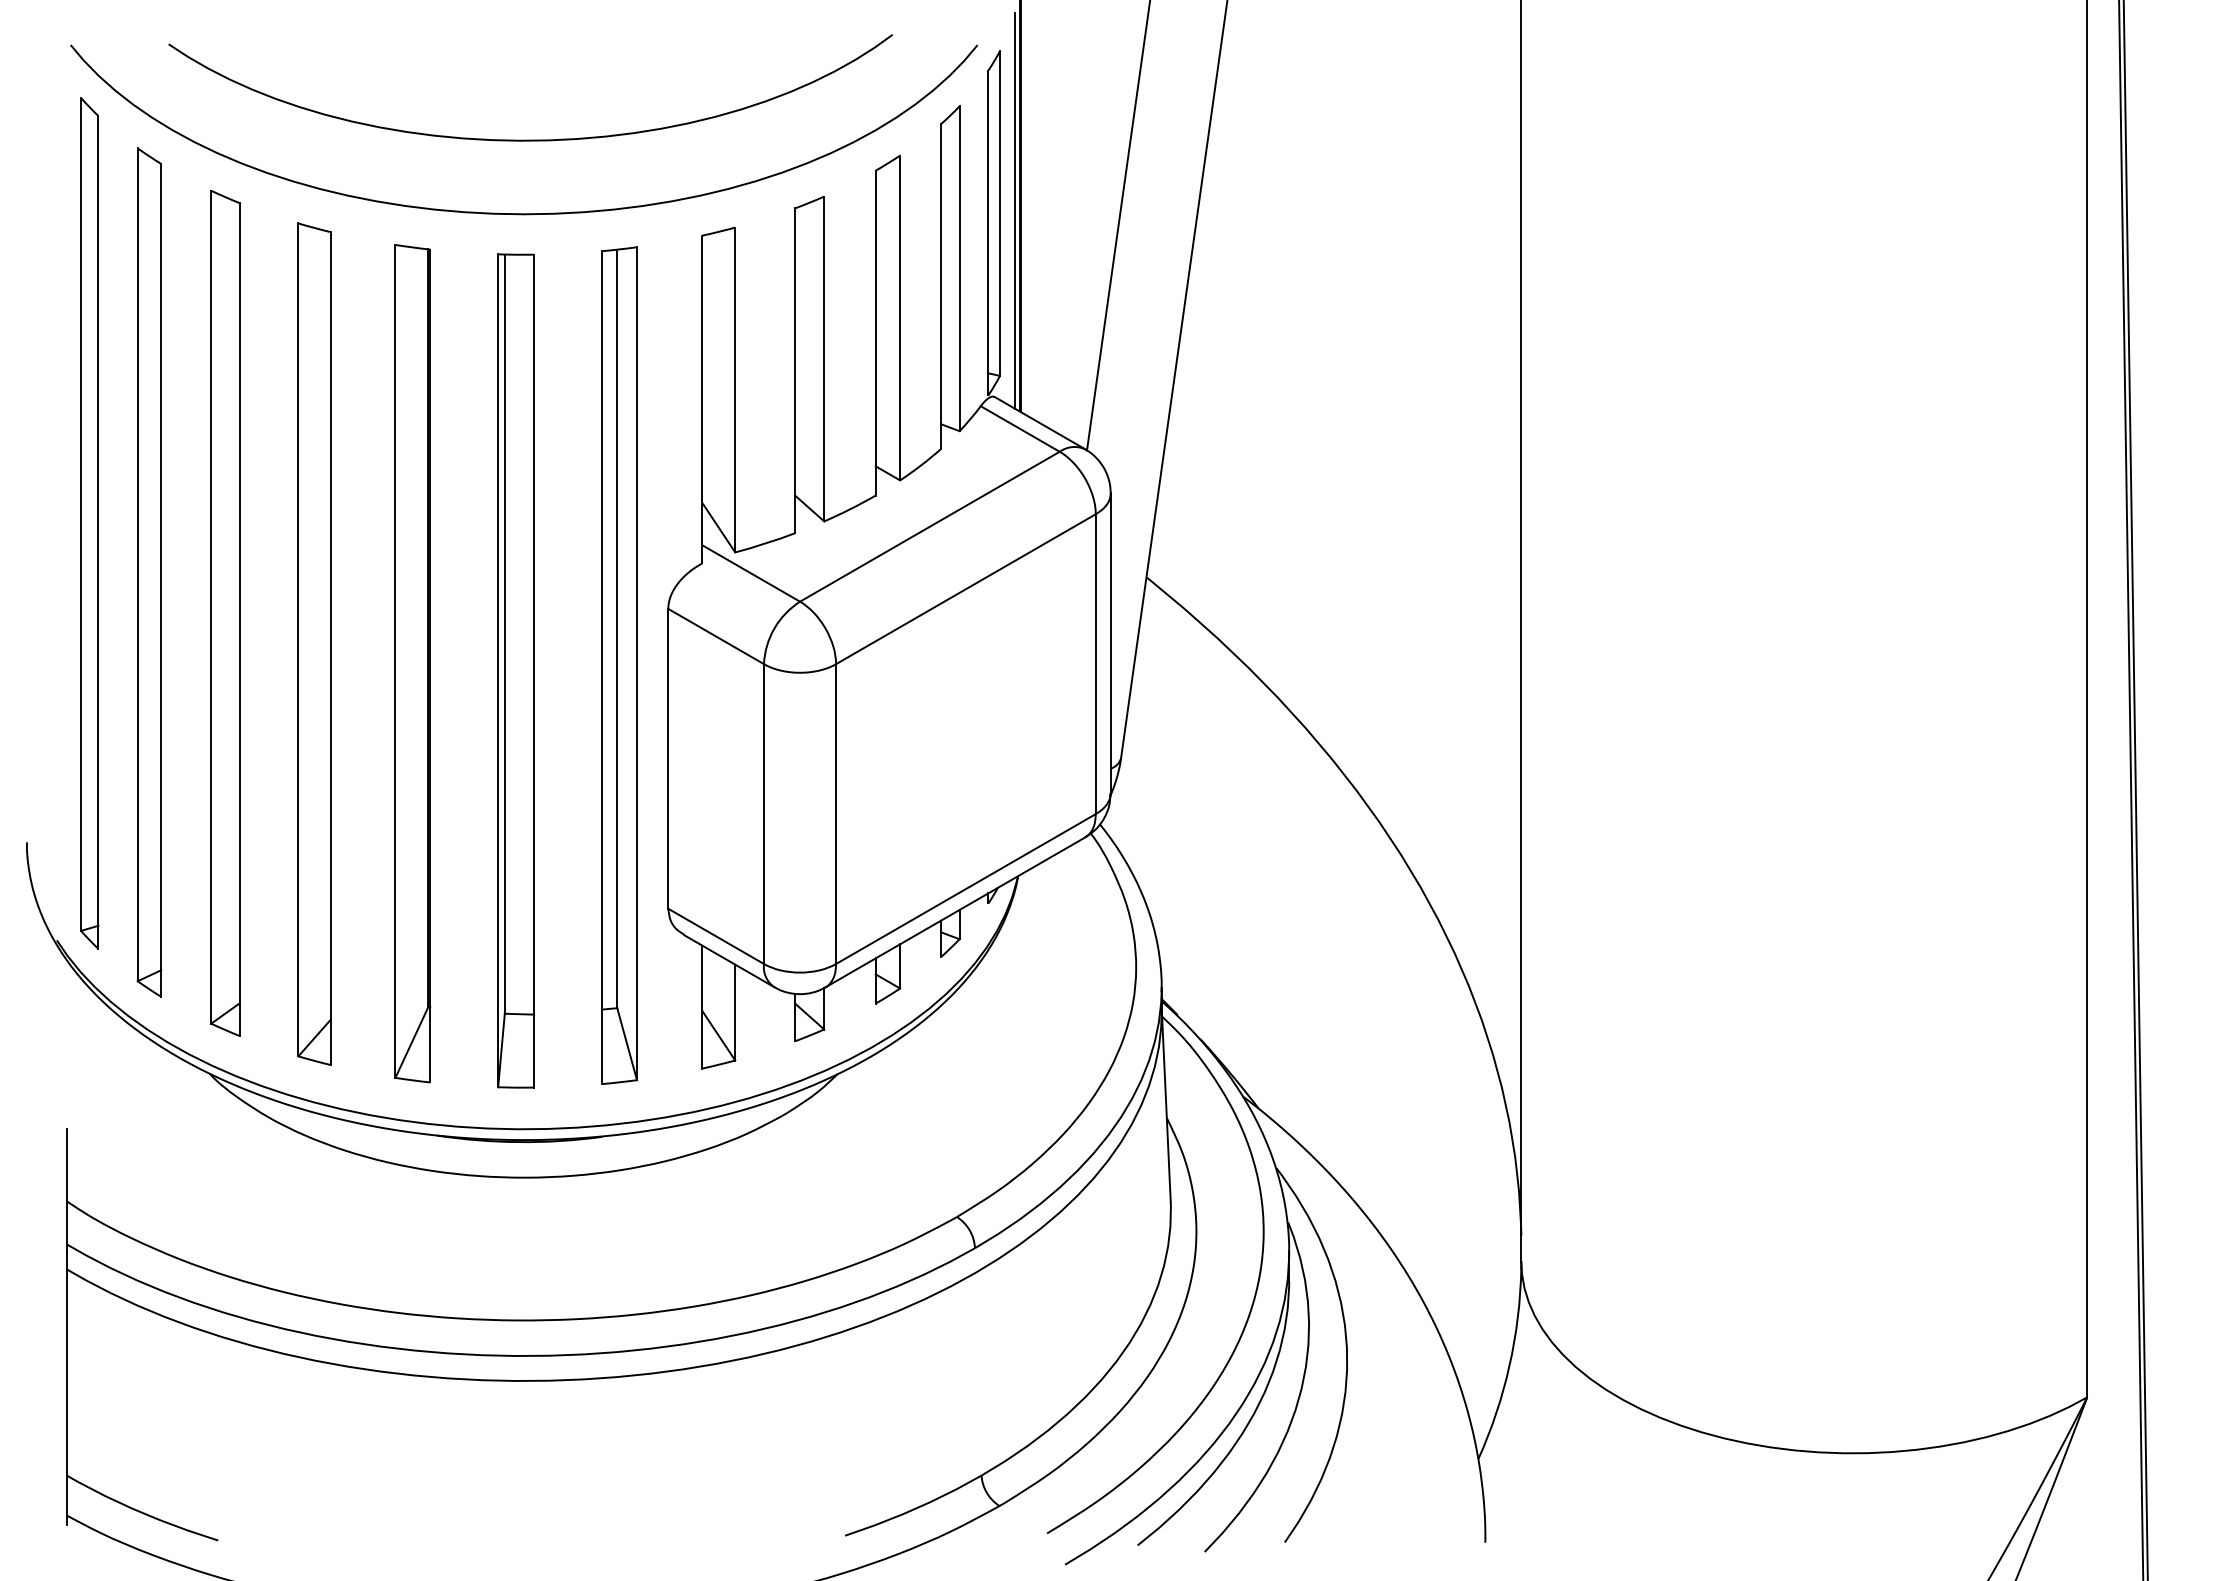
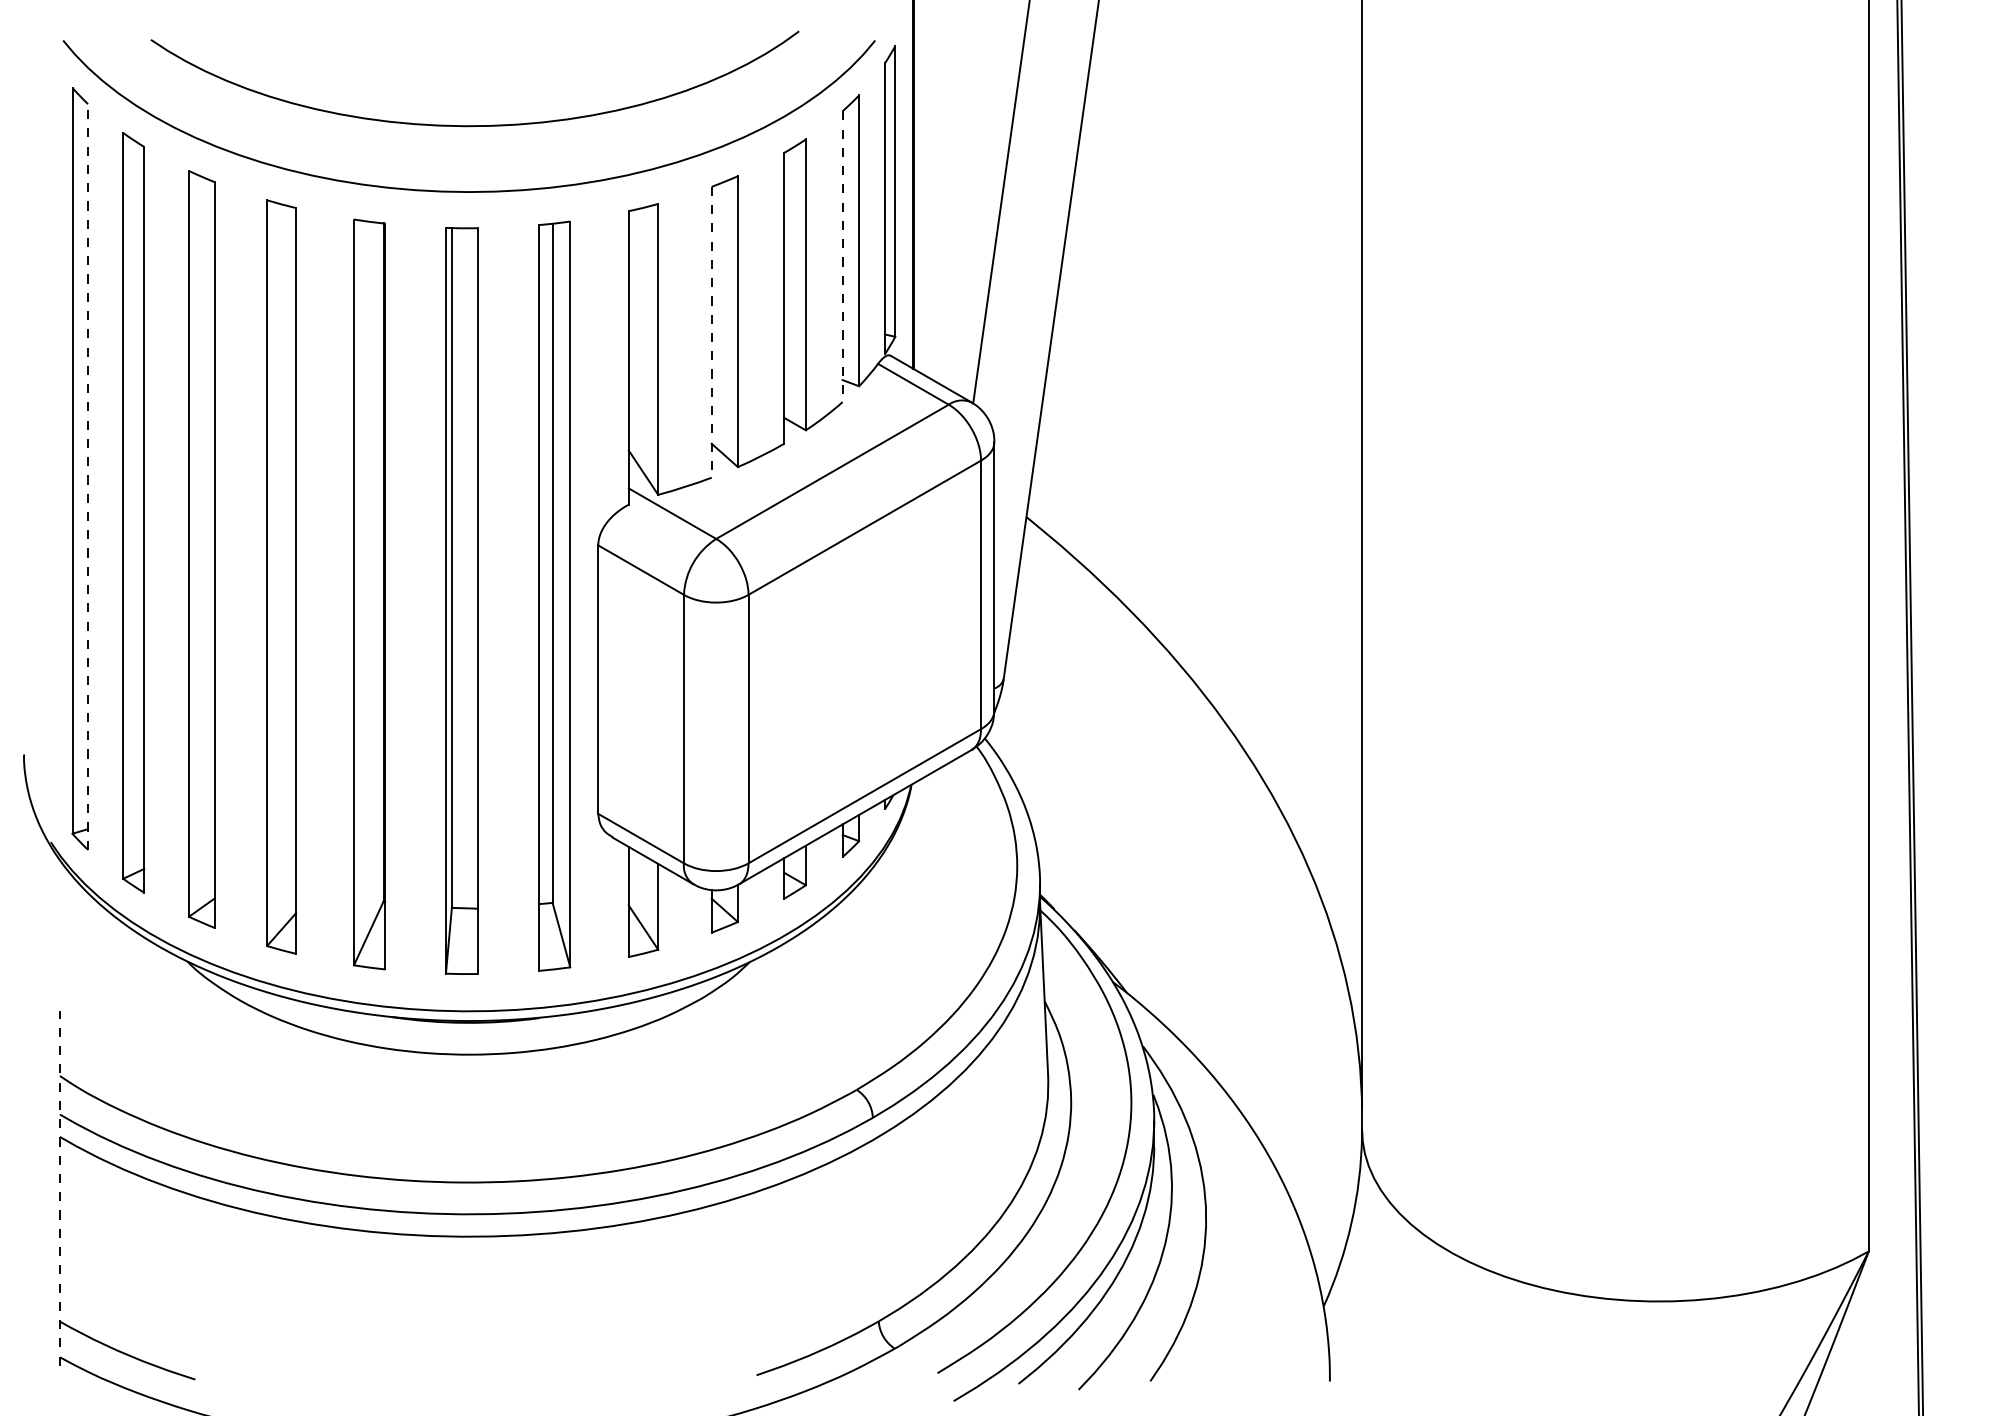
line: (1015, 210) -> (909, 188), removed
line: (941, 286) -> (842, 256), solid -> dashed
line: (795, 371) -> (712, 332), solid -> dashed
line: (98, 532) -> (88, 476), solid -> dashed
line: (67, 1327) -> (60, 1188), solid -> dashed

